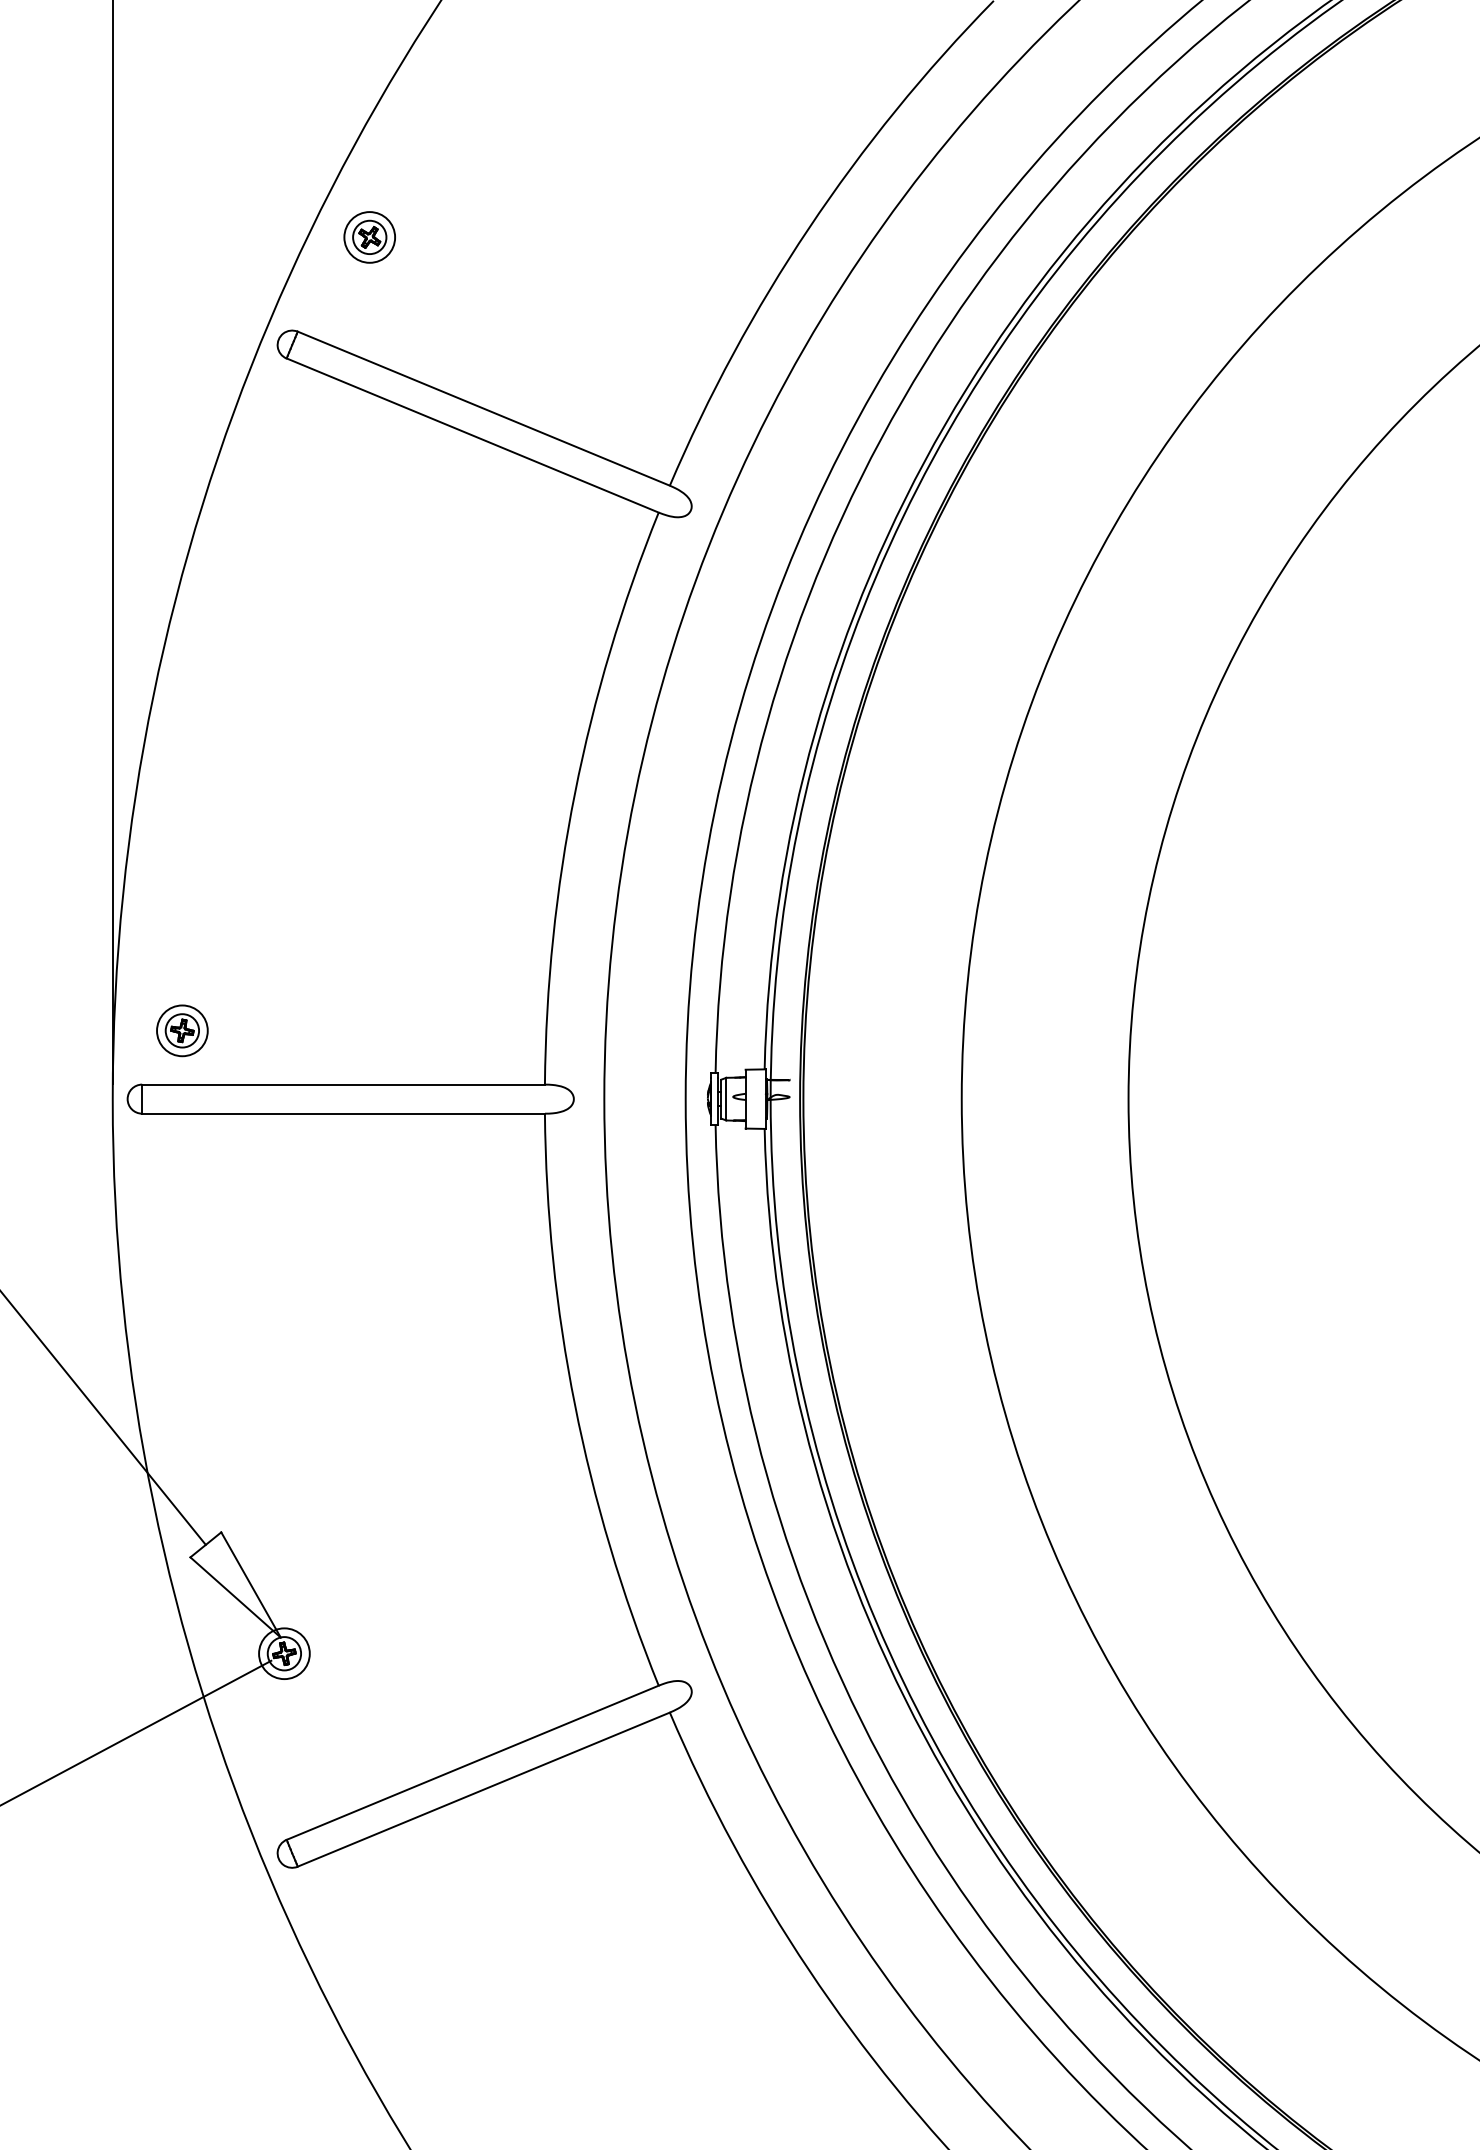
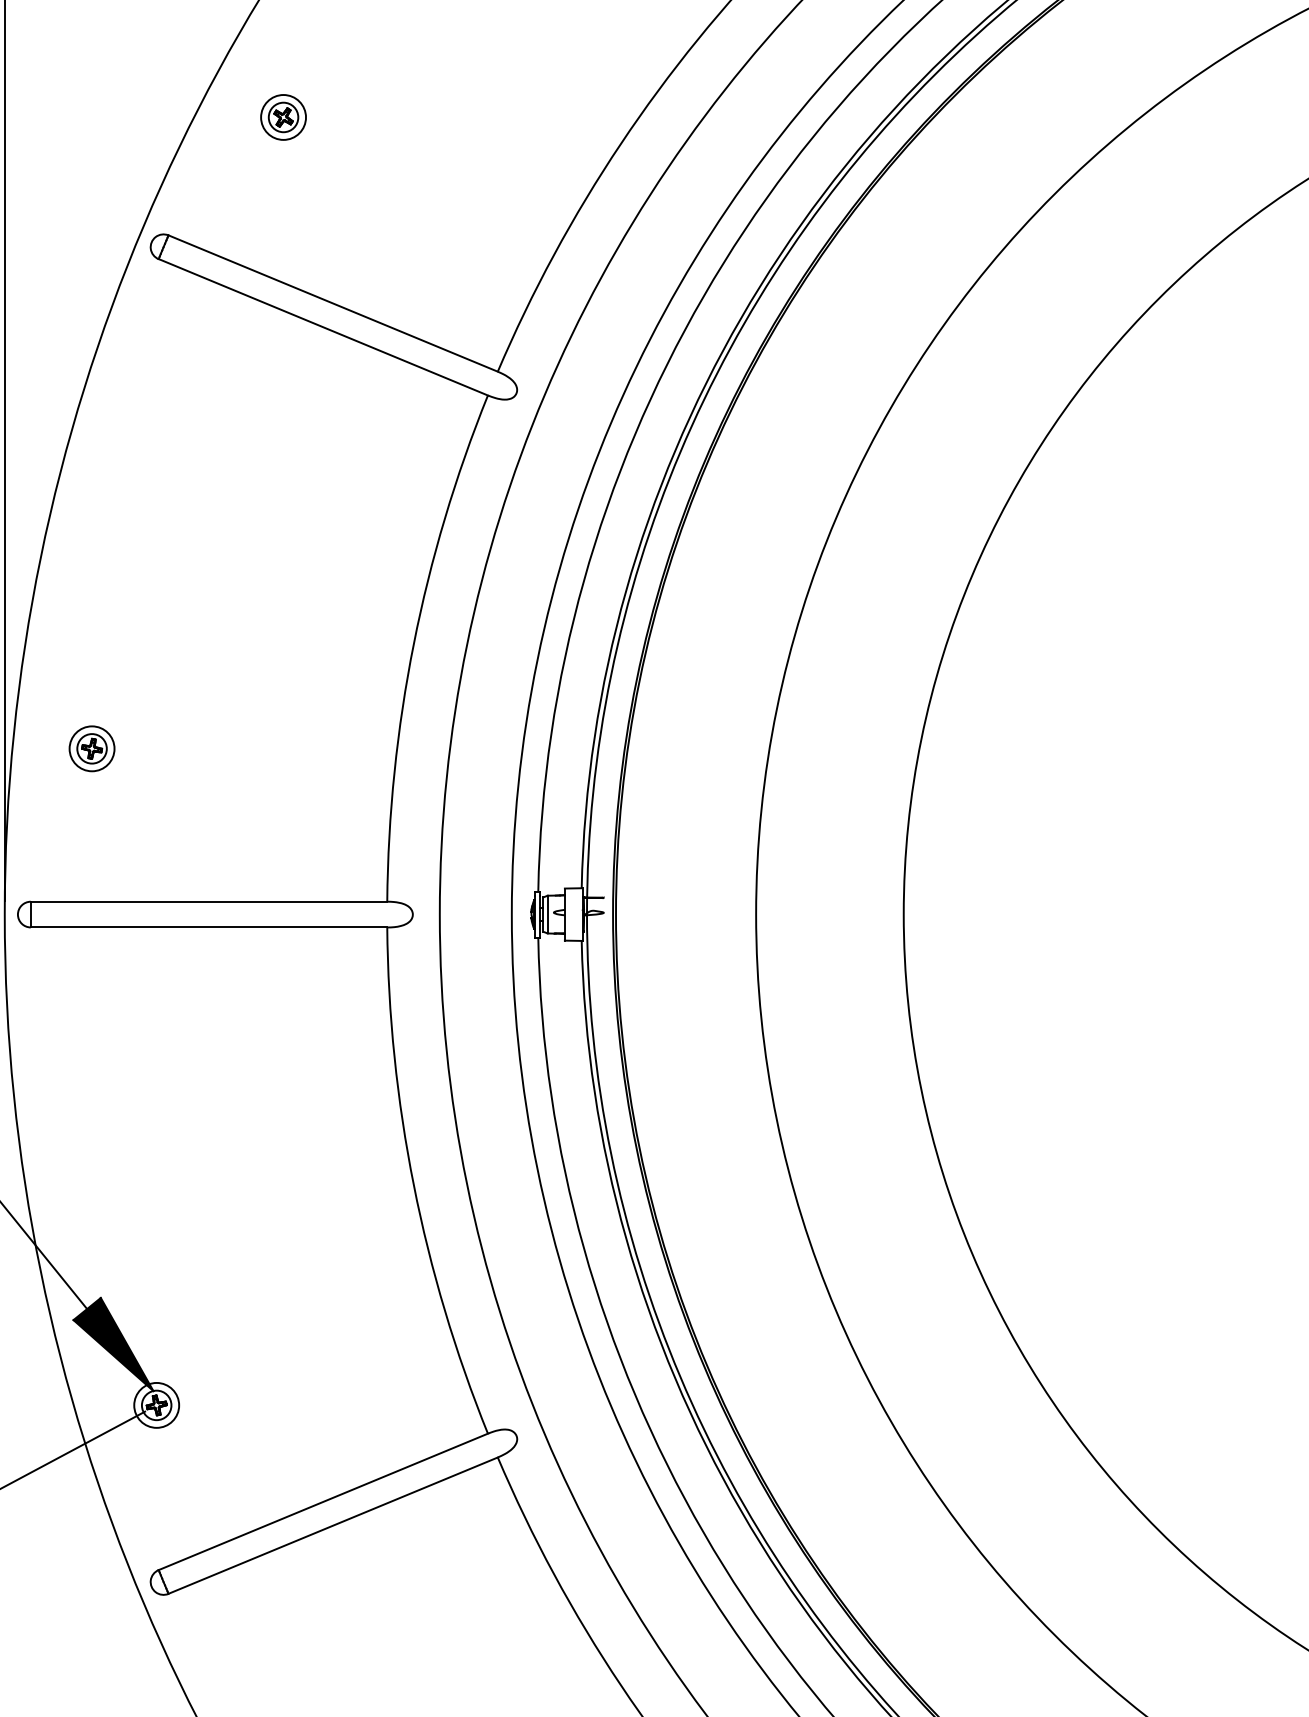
part: (369, 237) -> (283, 117), moved
part: (182, 1030) -> (92, 748), moved
fill: (235, 1584) -> (113, 1344), added

